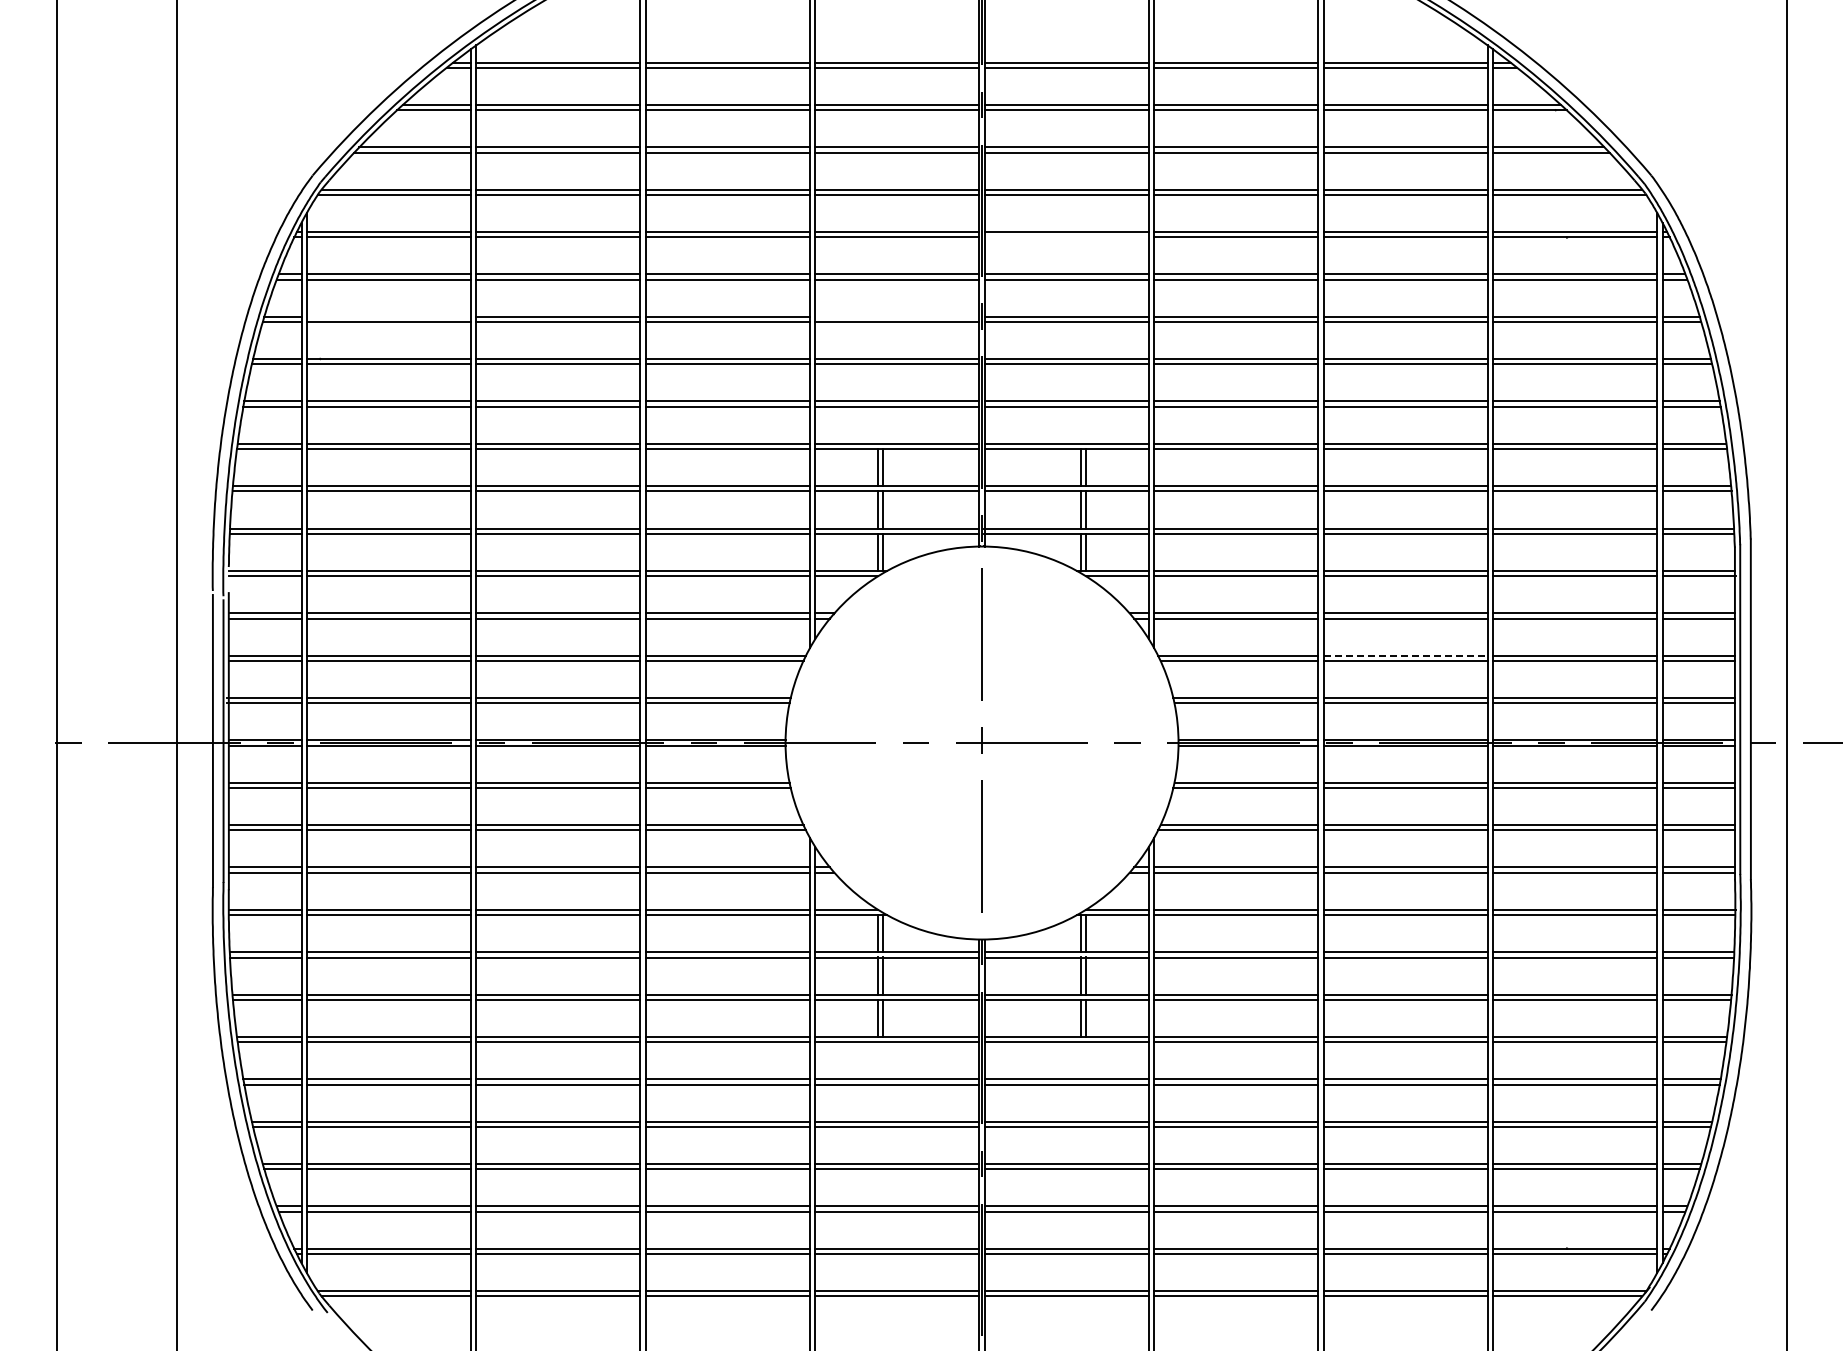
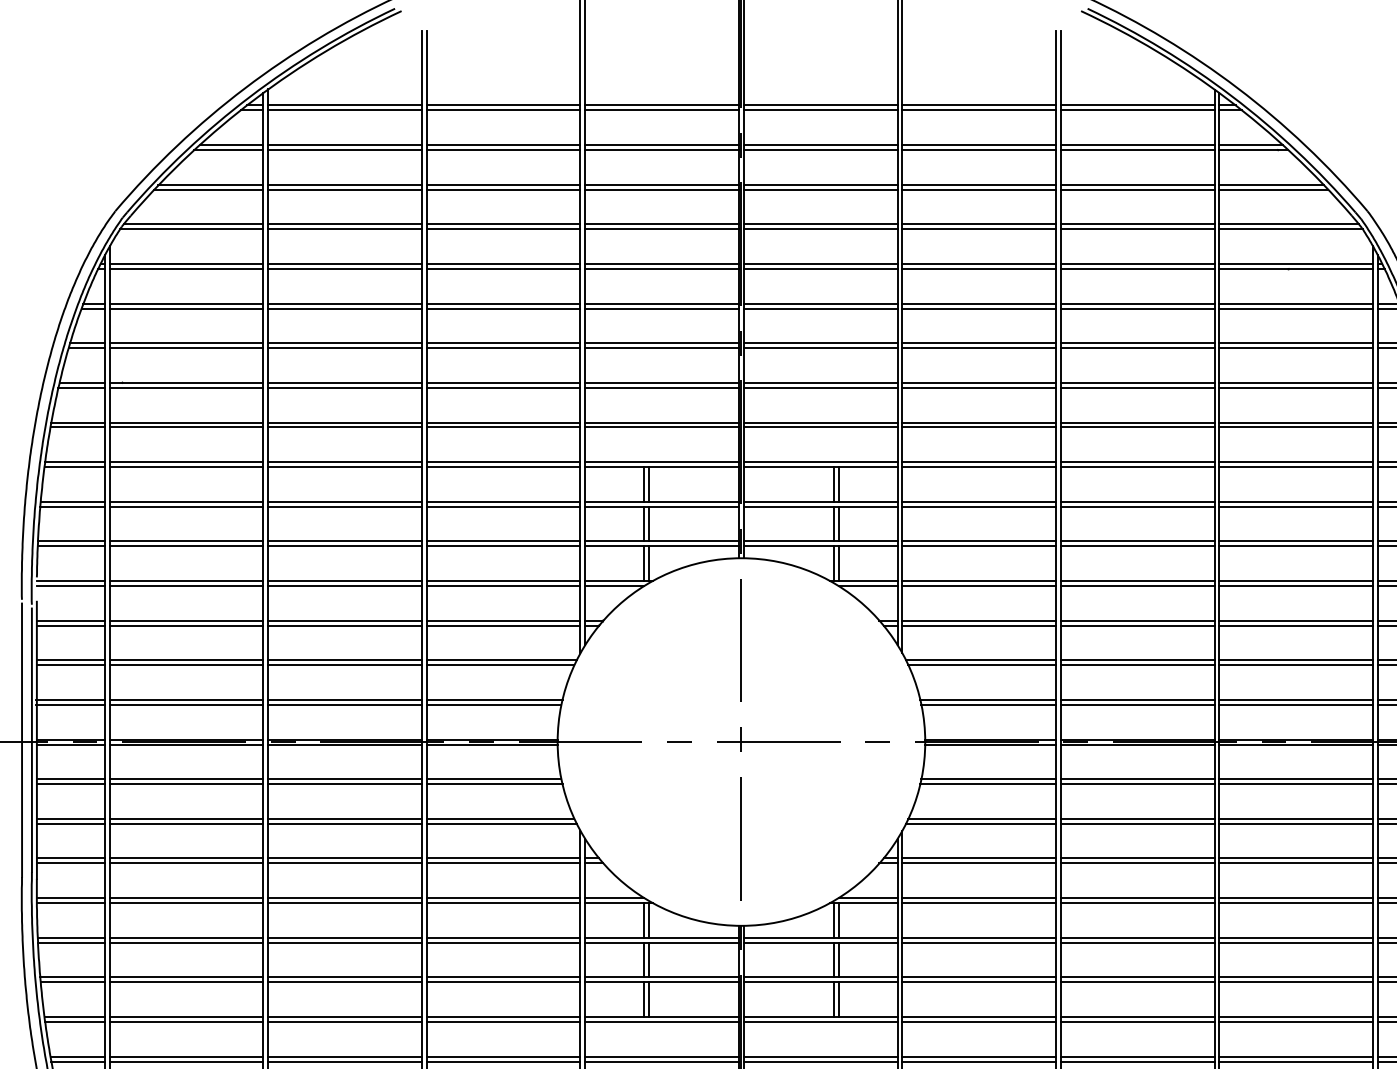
line: (1066, 237) -> (820, 269), added
line: (388, 316) -> (186, 343), added
line: (897, 316) -> (662, 343), added
line: (1406, 655) -> (1138, 660), dashed -> solid

